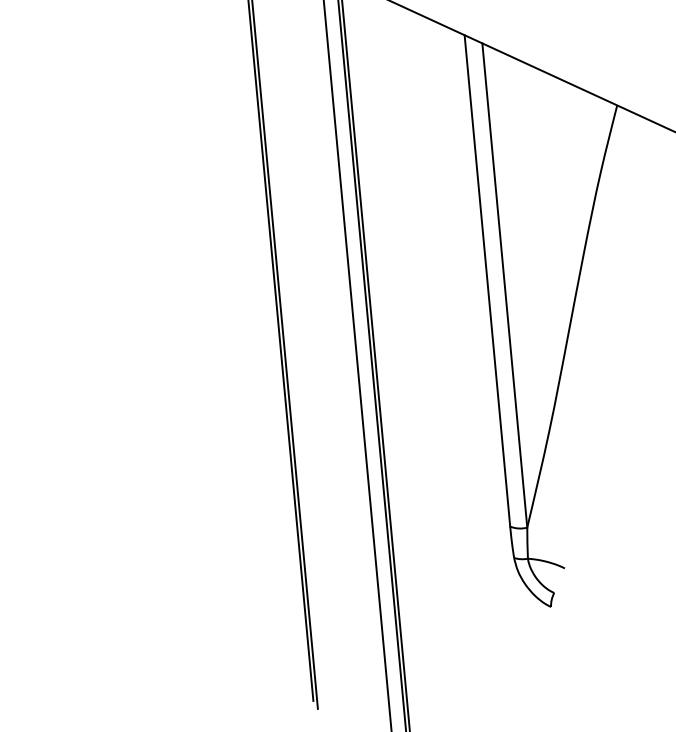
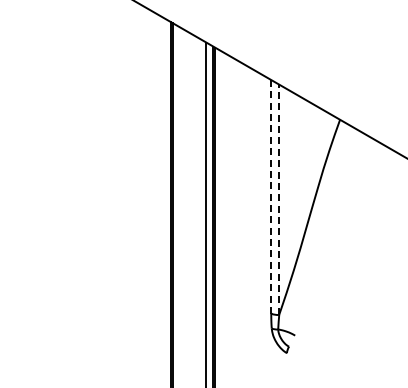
line: (487, 280) -> (271, 196), solid -> dashed
line: (505, 285) -> (279, 199), solid -> dashed

